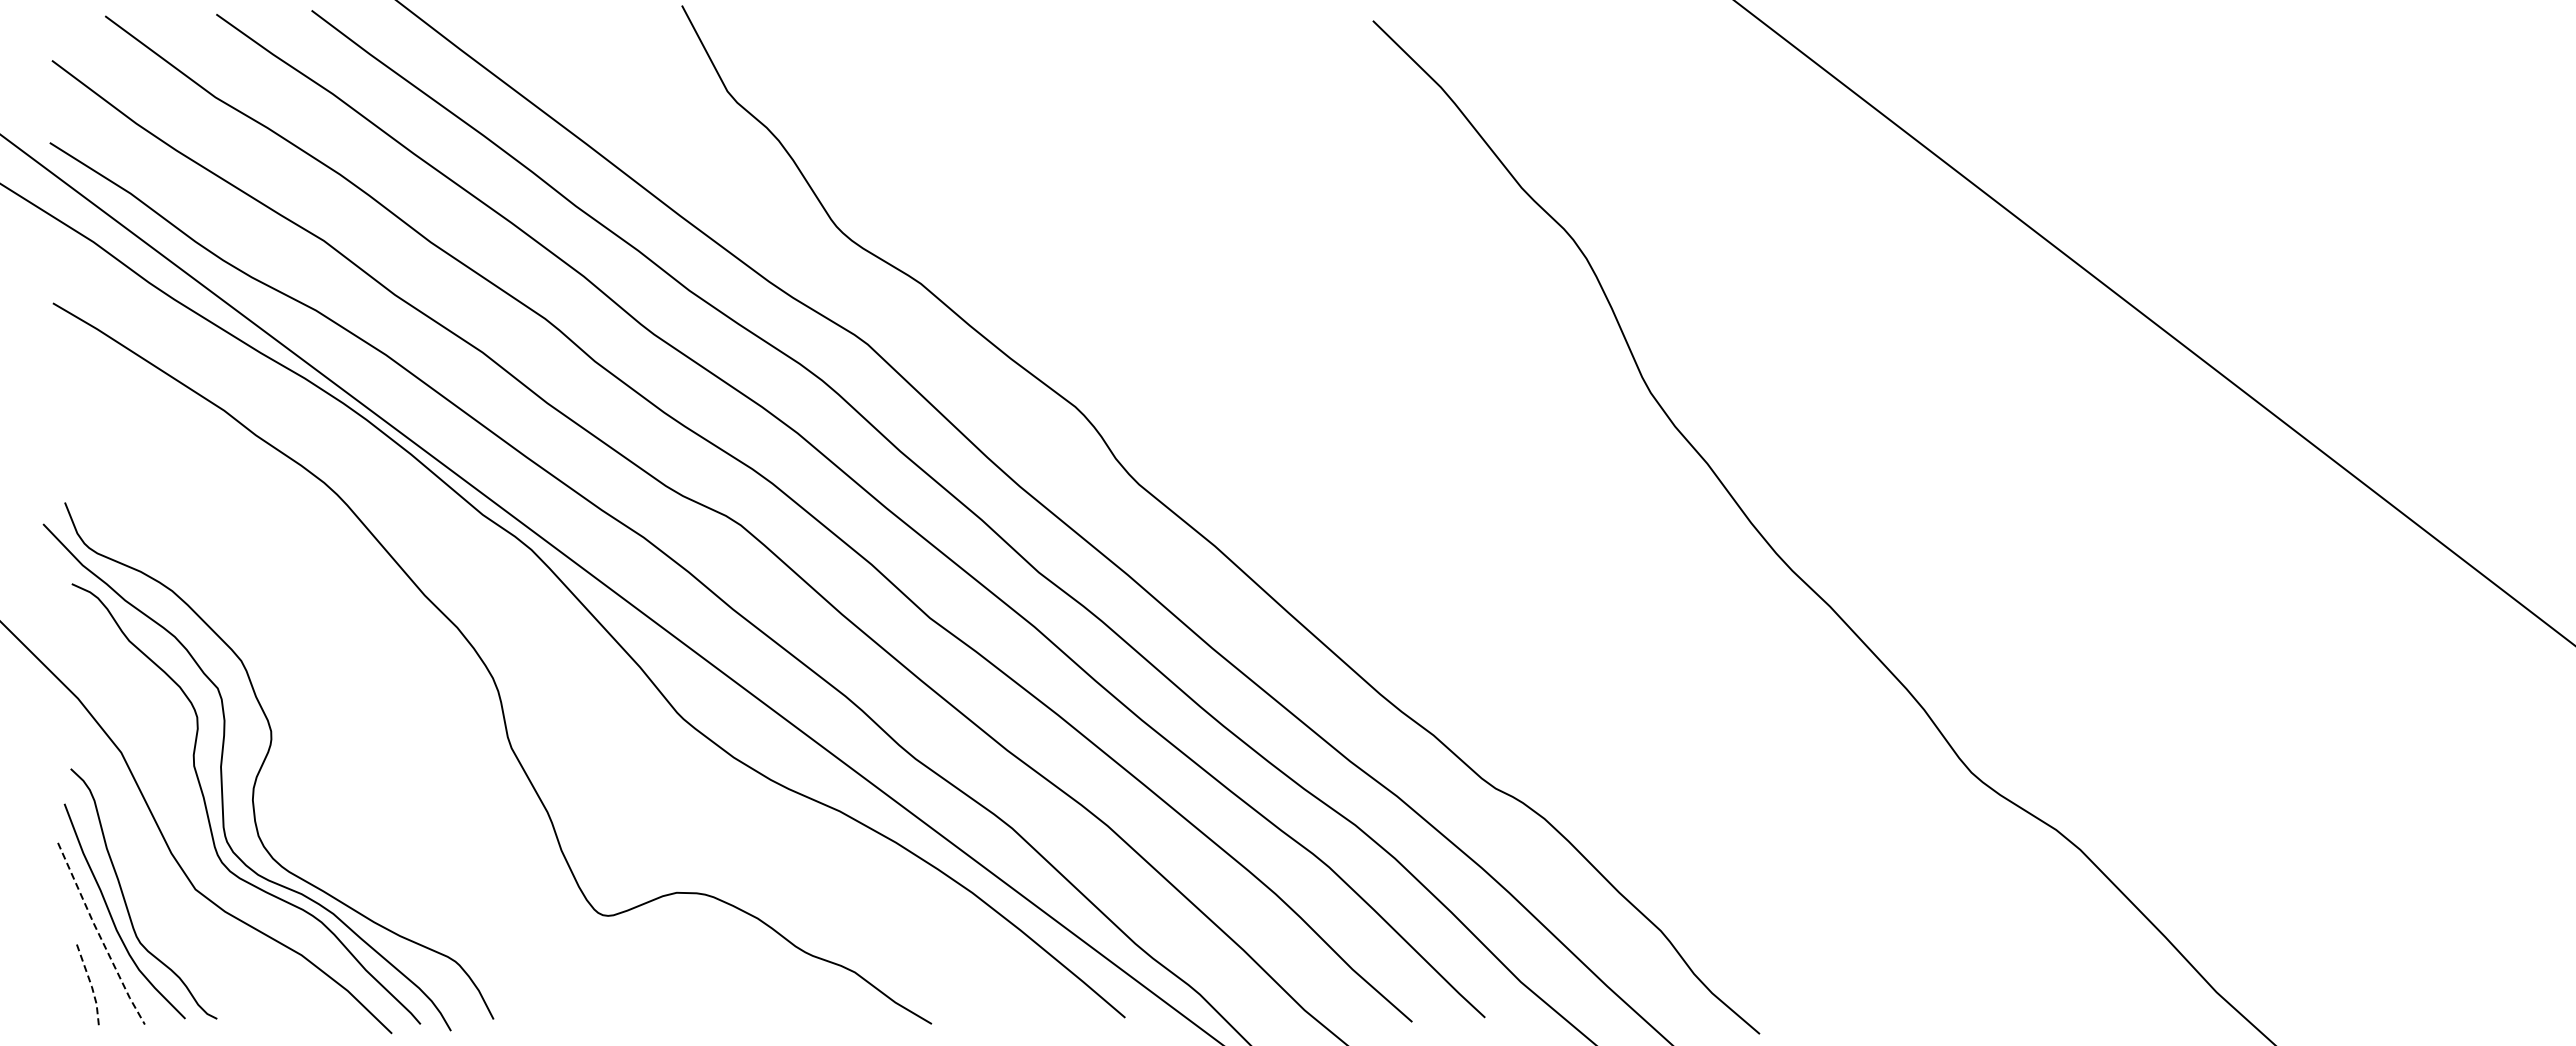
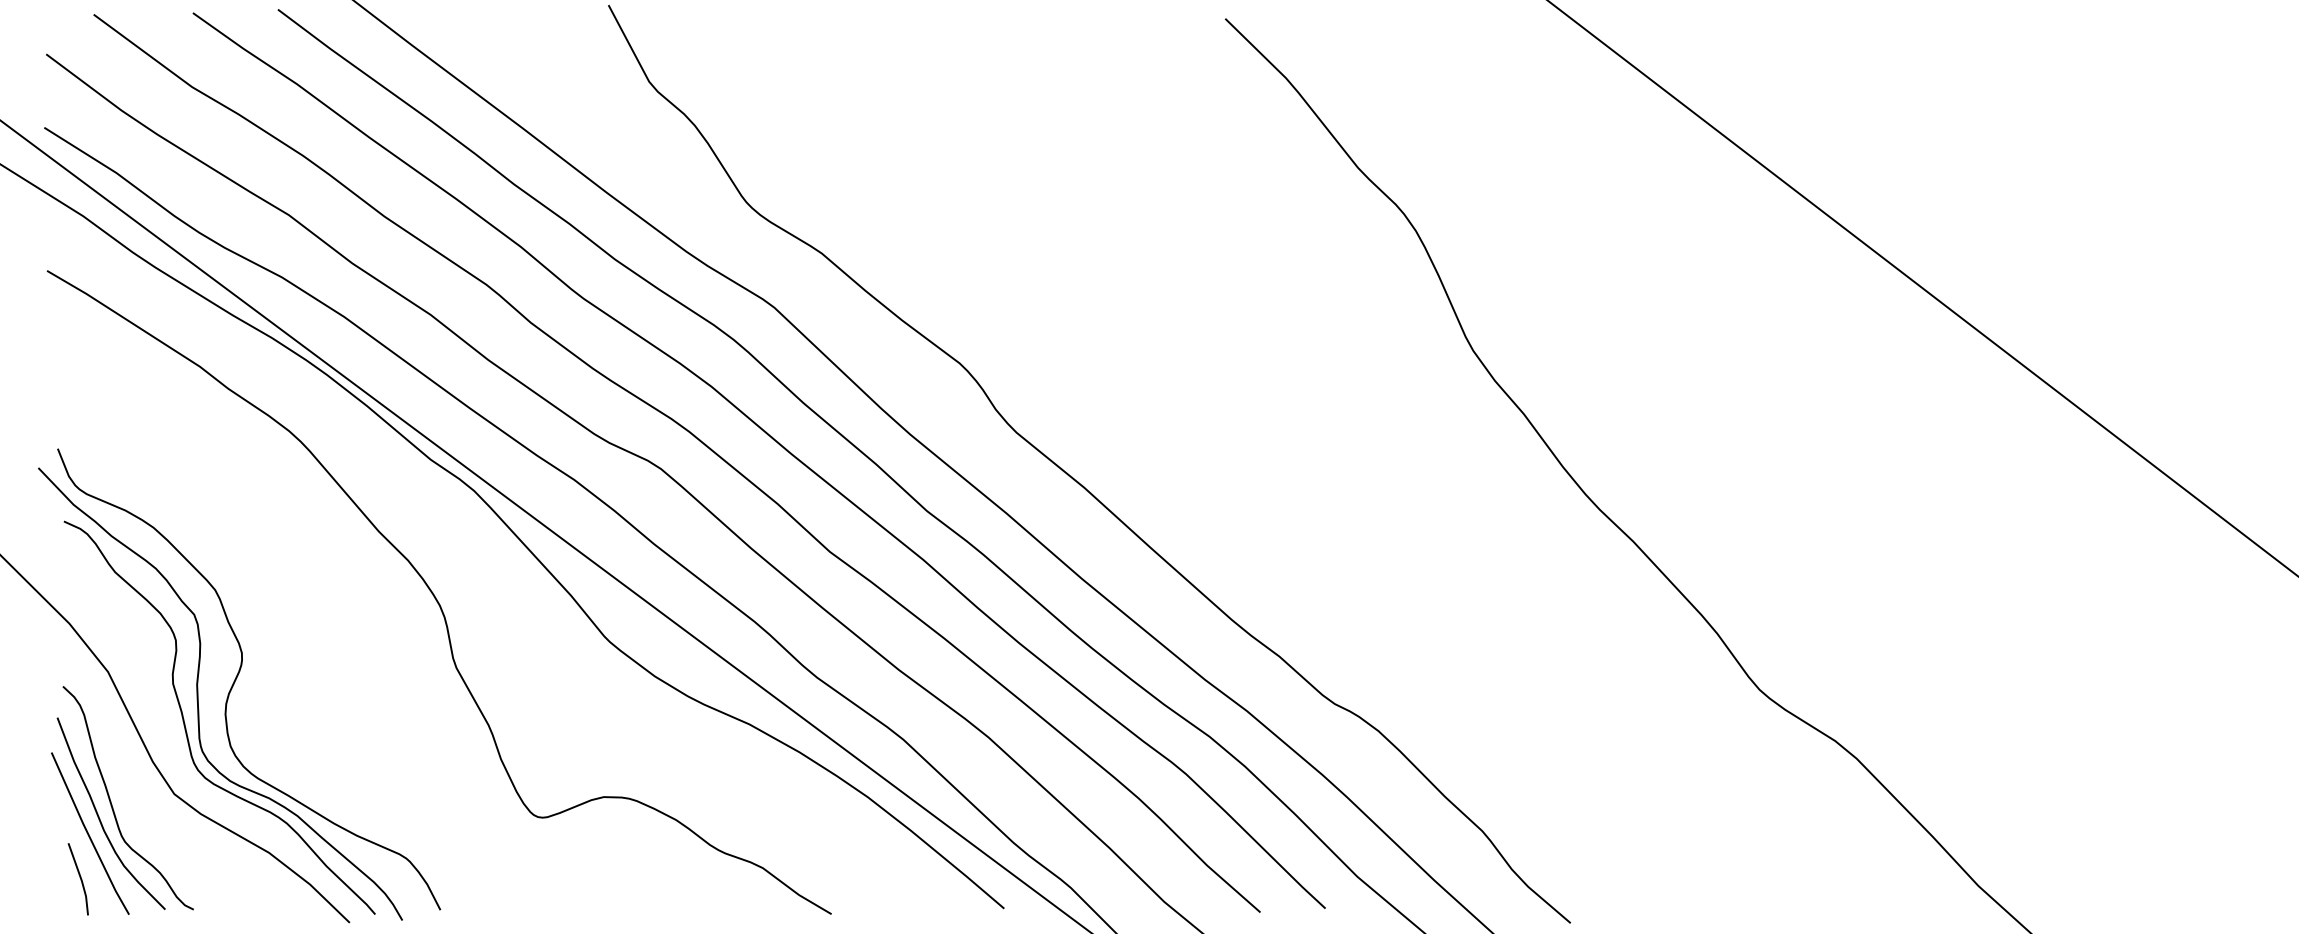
line: (99, 935) -> (88, 835), dashed -> solid
line: (91, 985) -> (81, 879), dashed -> solid

